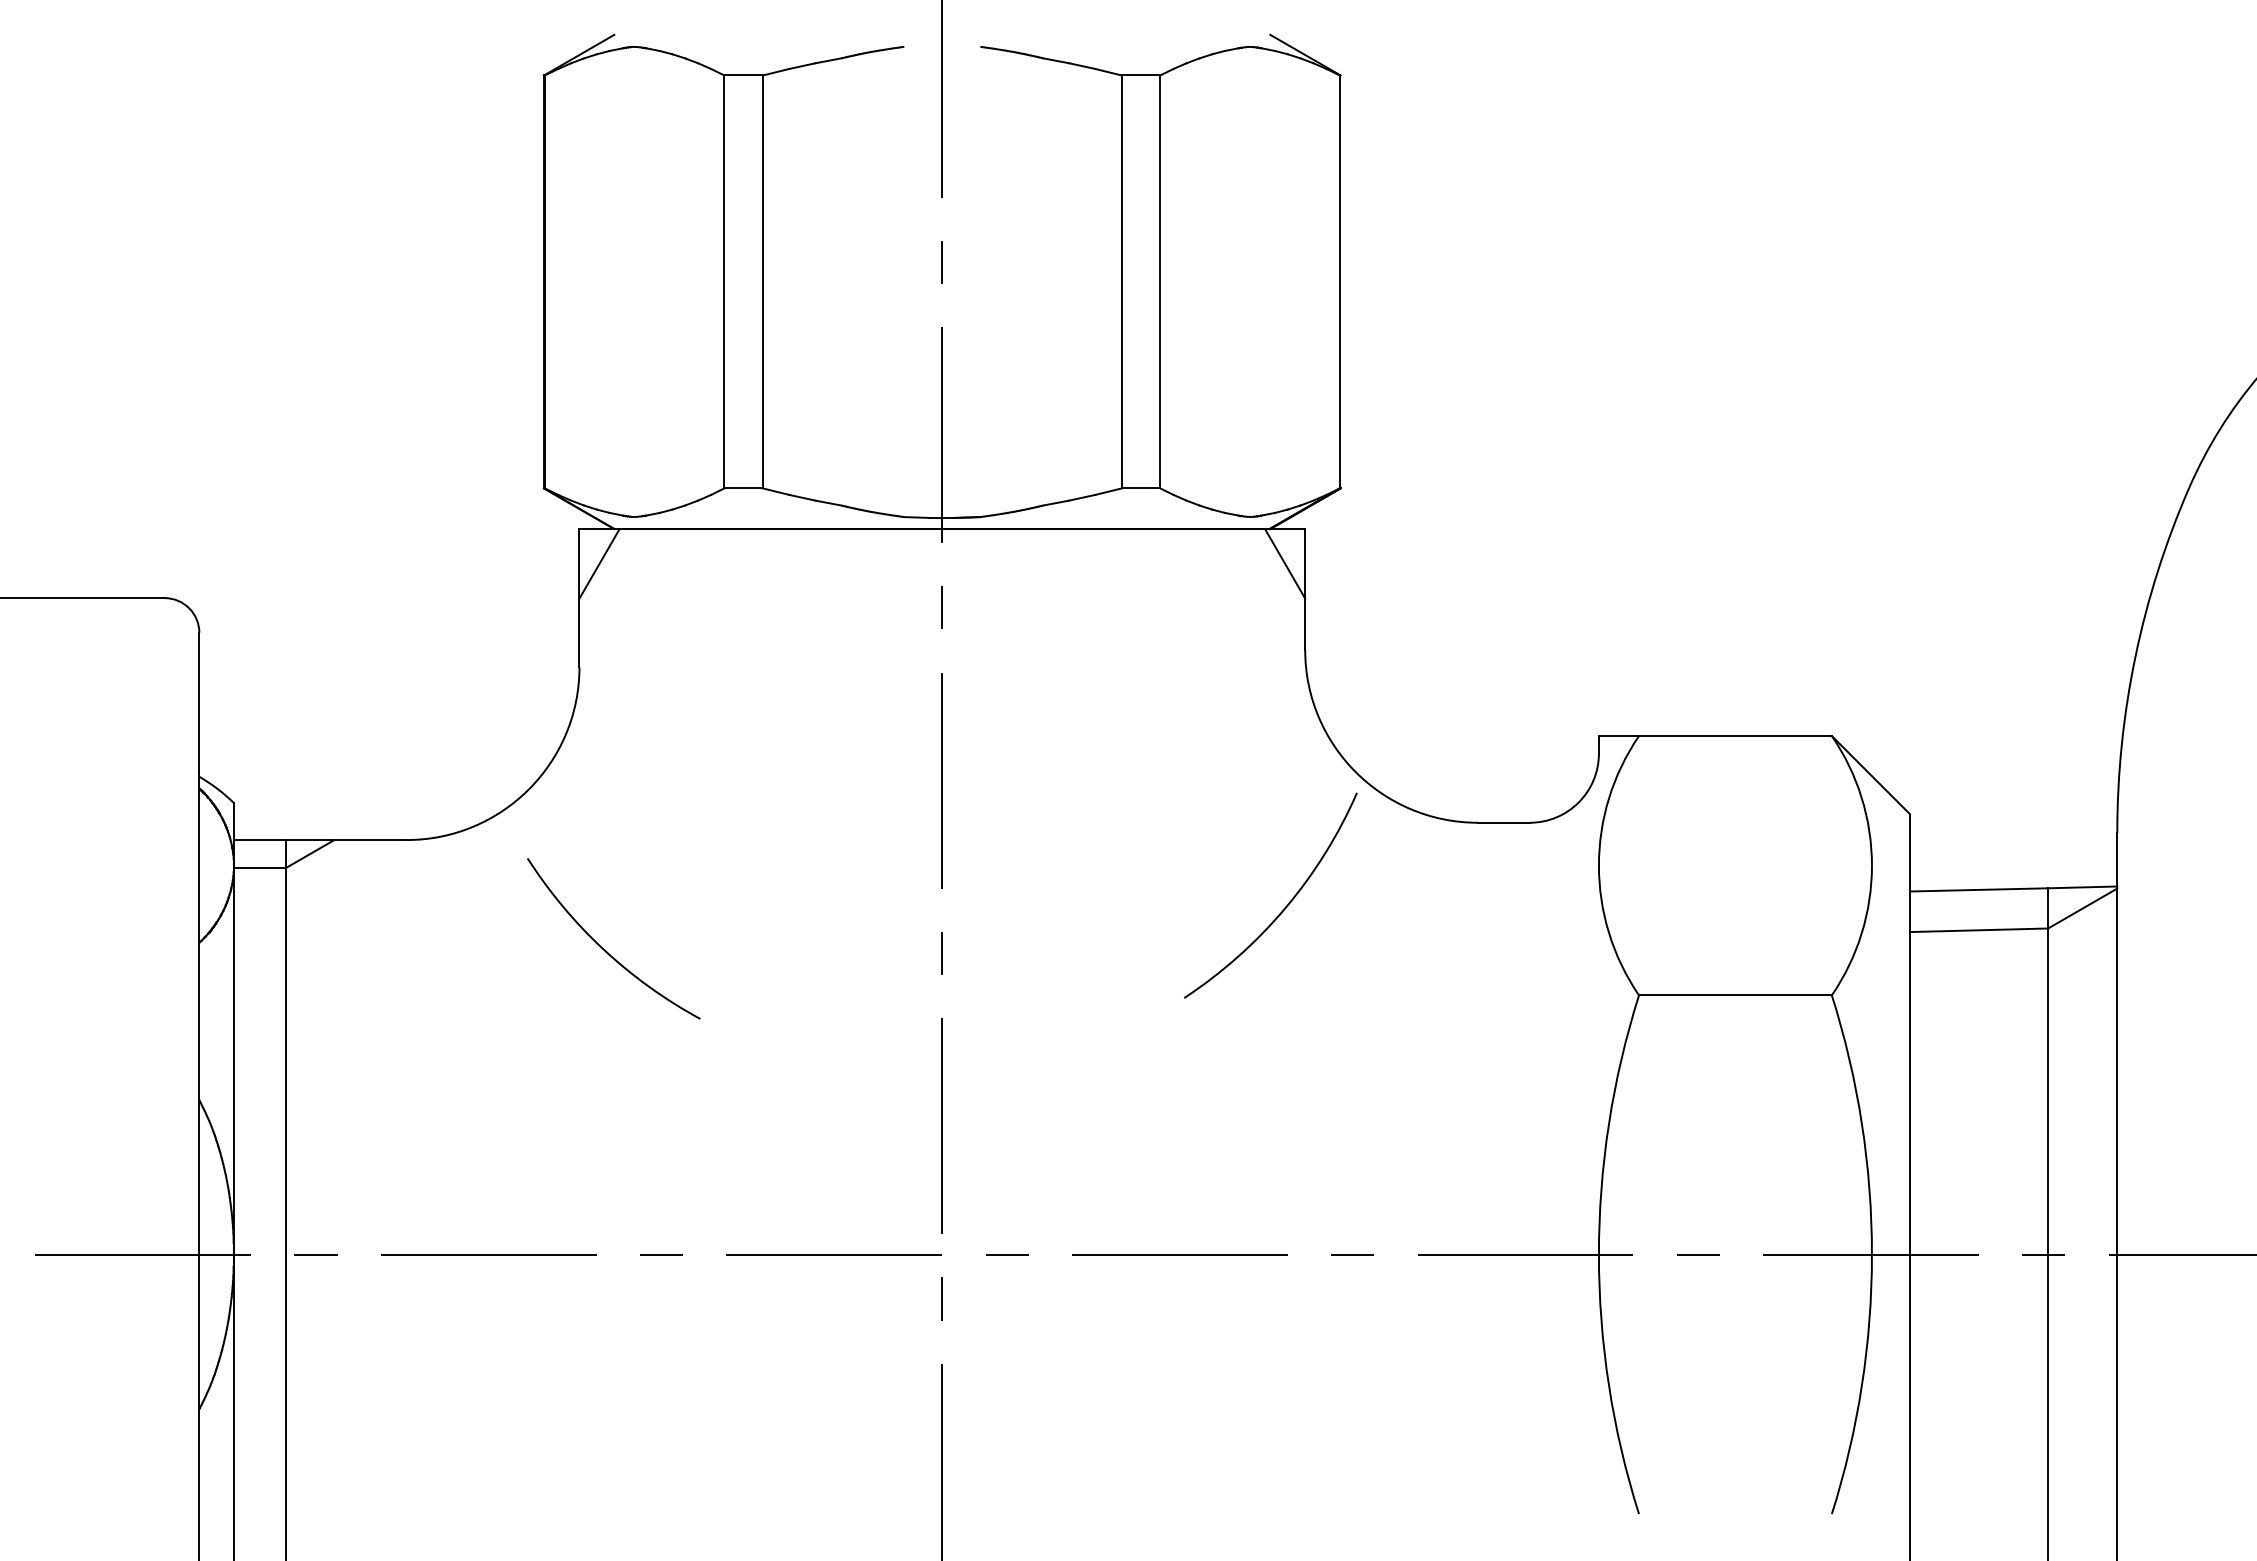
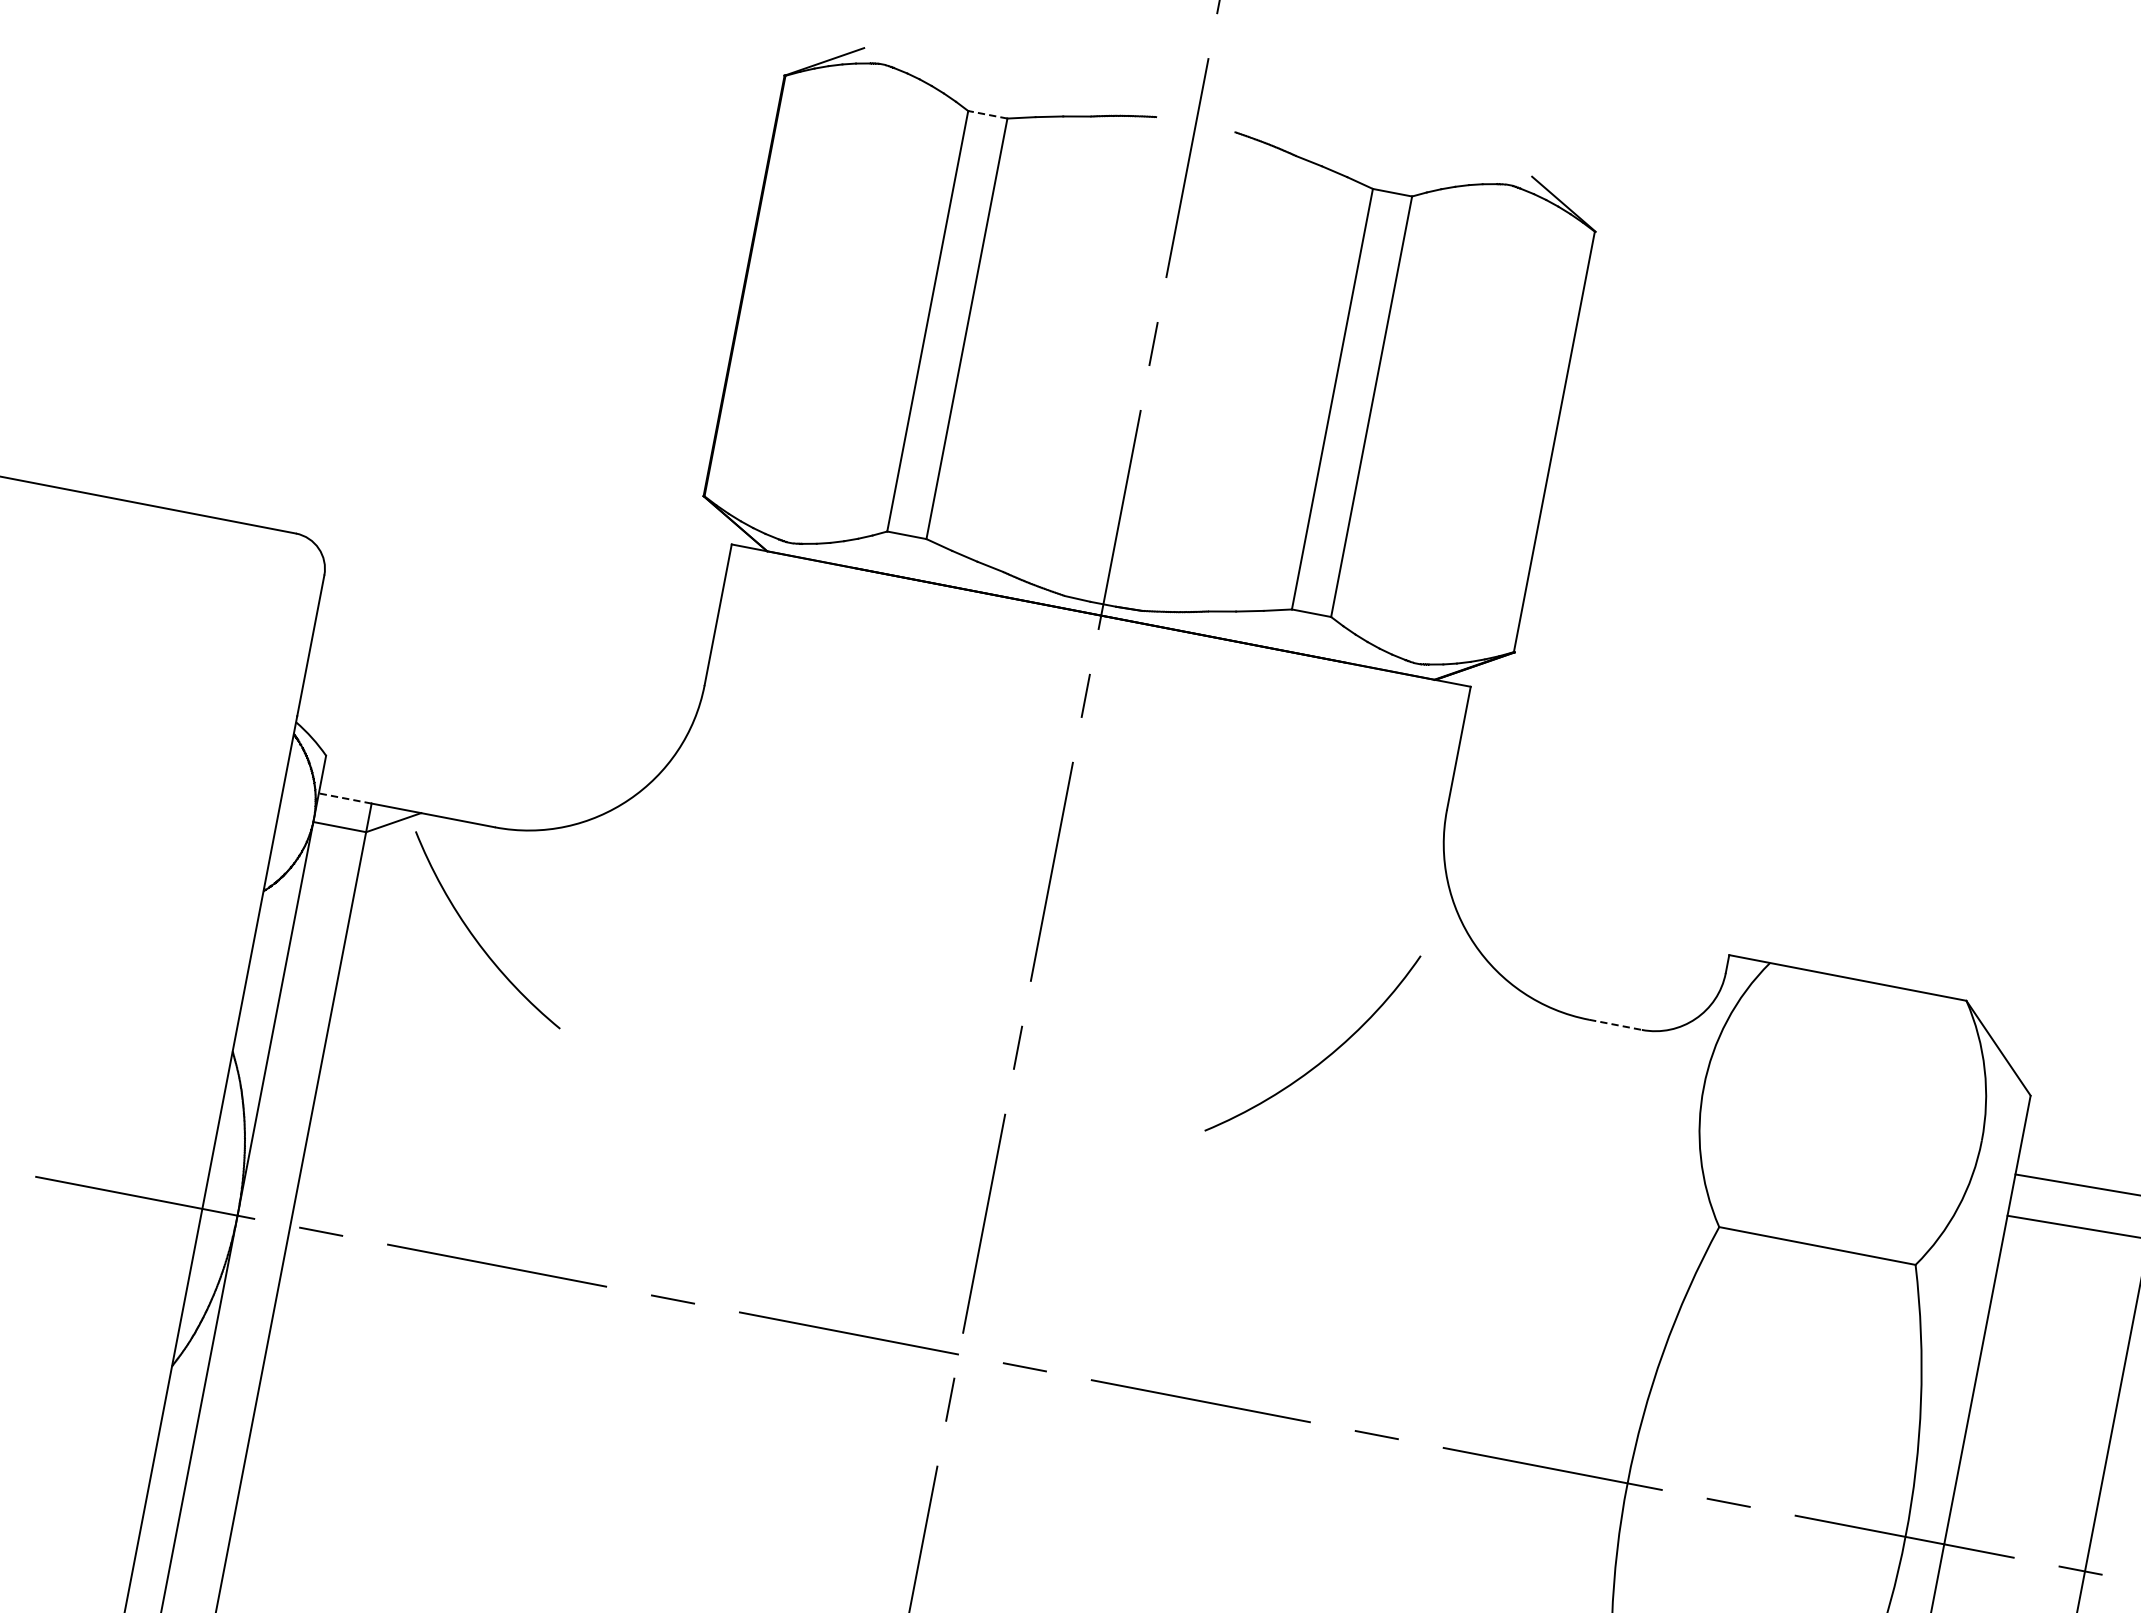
line: (743, 75) -> (987, 114), solid -> dashed
line: (599, 563) -> (745, 583), removed
line: (1285, 563) -> (1443, 718), removed
line: (1503, 822) -> (1615, 1024), solid -> dashed
line: (259, 840) -> (344, 798), solid -> dashed
arc: (1283, 908) -> (1323, 1059), moved
arc: (604, 948) -> (476, 938), moved

